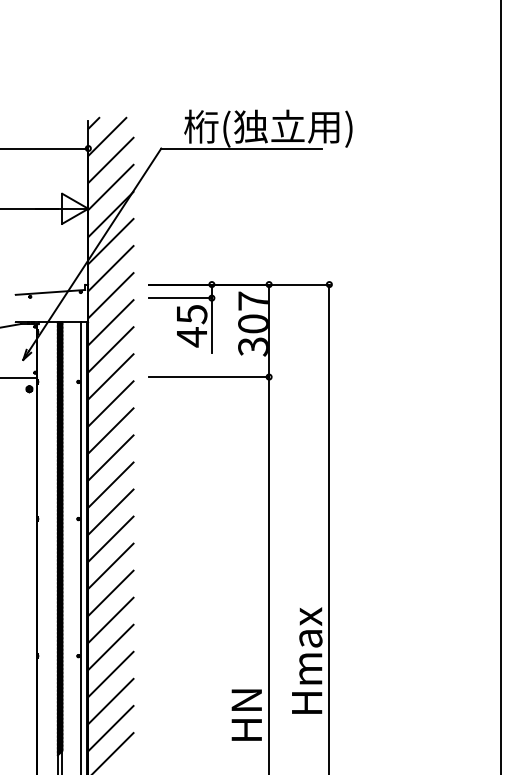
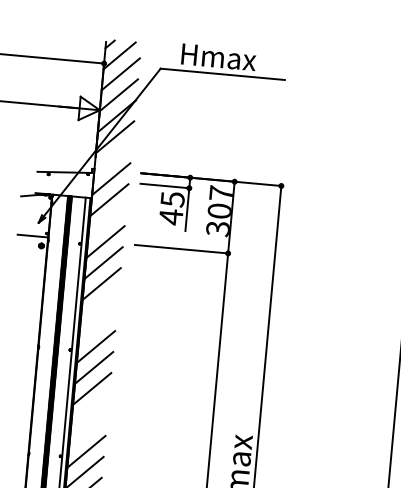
text: (268, 128) -> (245, 60), 桁(独立用) -> Hmax
line: (110, 268) -> (112, 158), removed
line: (110, 349) -> (107, 220), removed
line: (110, 457) -> (99, 304), removed
line: (110, 484) -> (97, 325), removed
line: (110, 592) -> (89, 409), removed
line: (110, 619) -> (88, 430), removed

